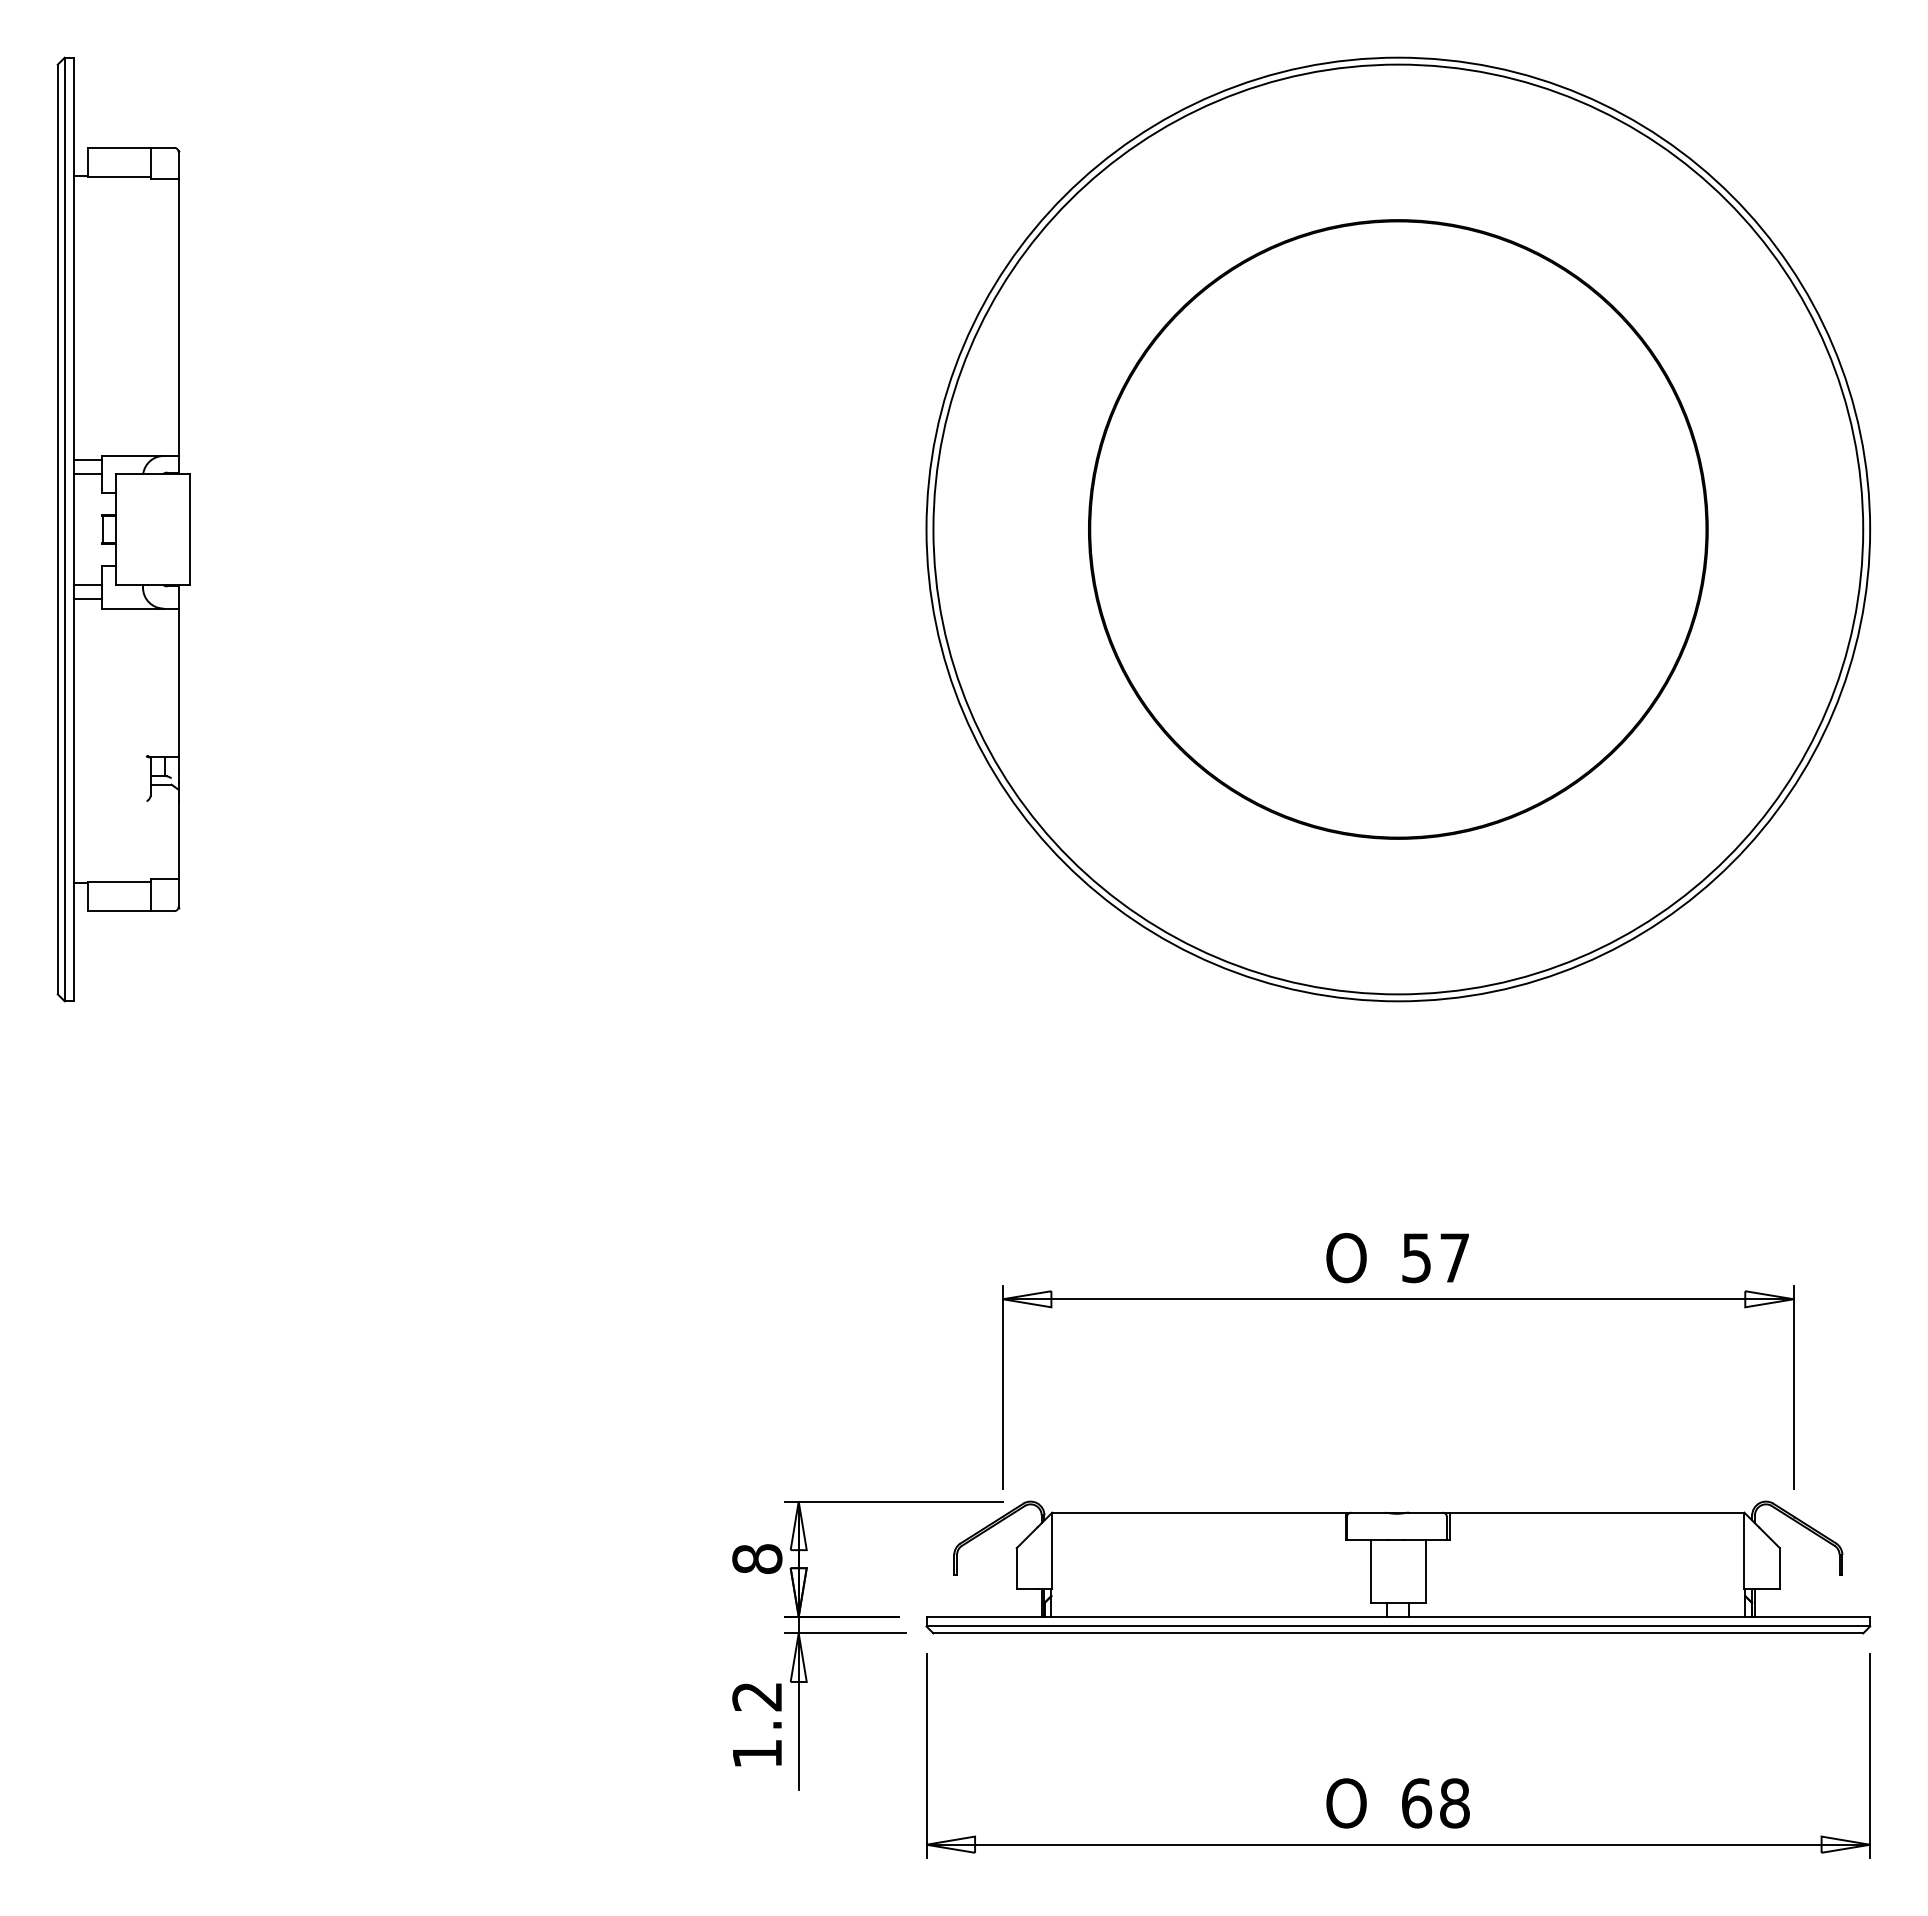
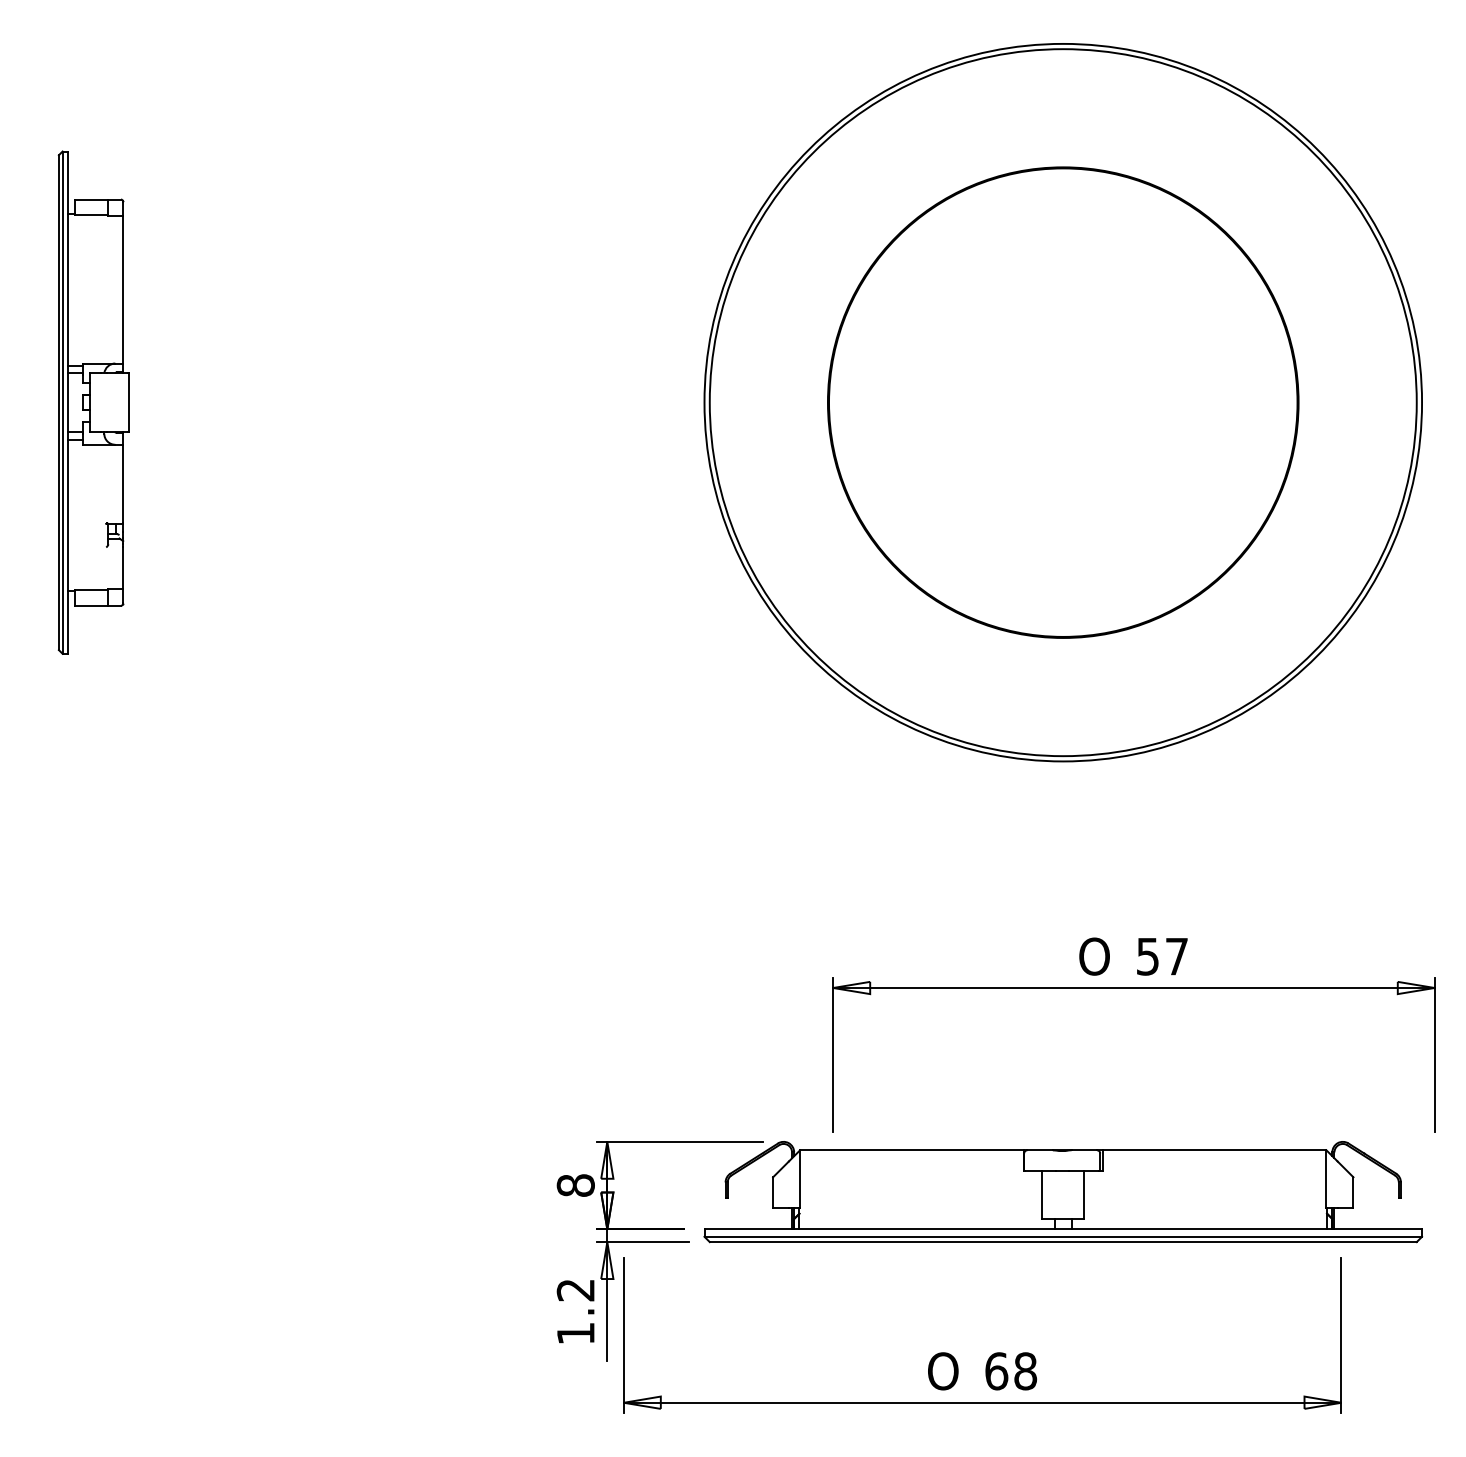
part: (123, 529) -> (93, 402), size x0.7
part: (1398, 1299) -> (1134, 988), moved
part: (1411, 1780) -> (992, 1353), moved

